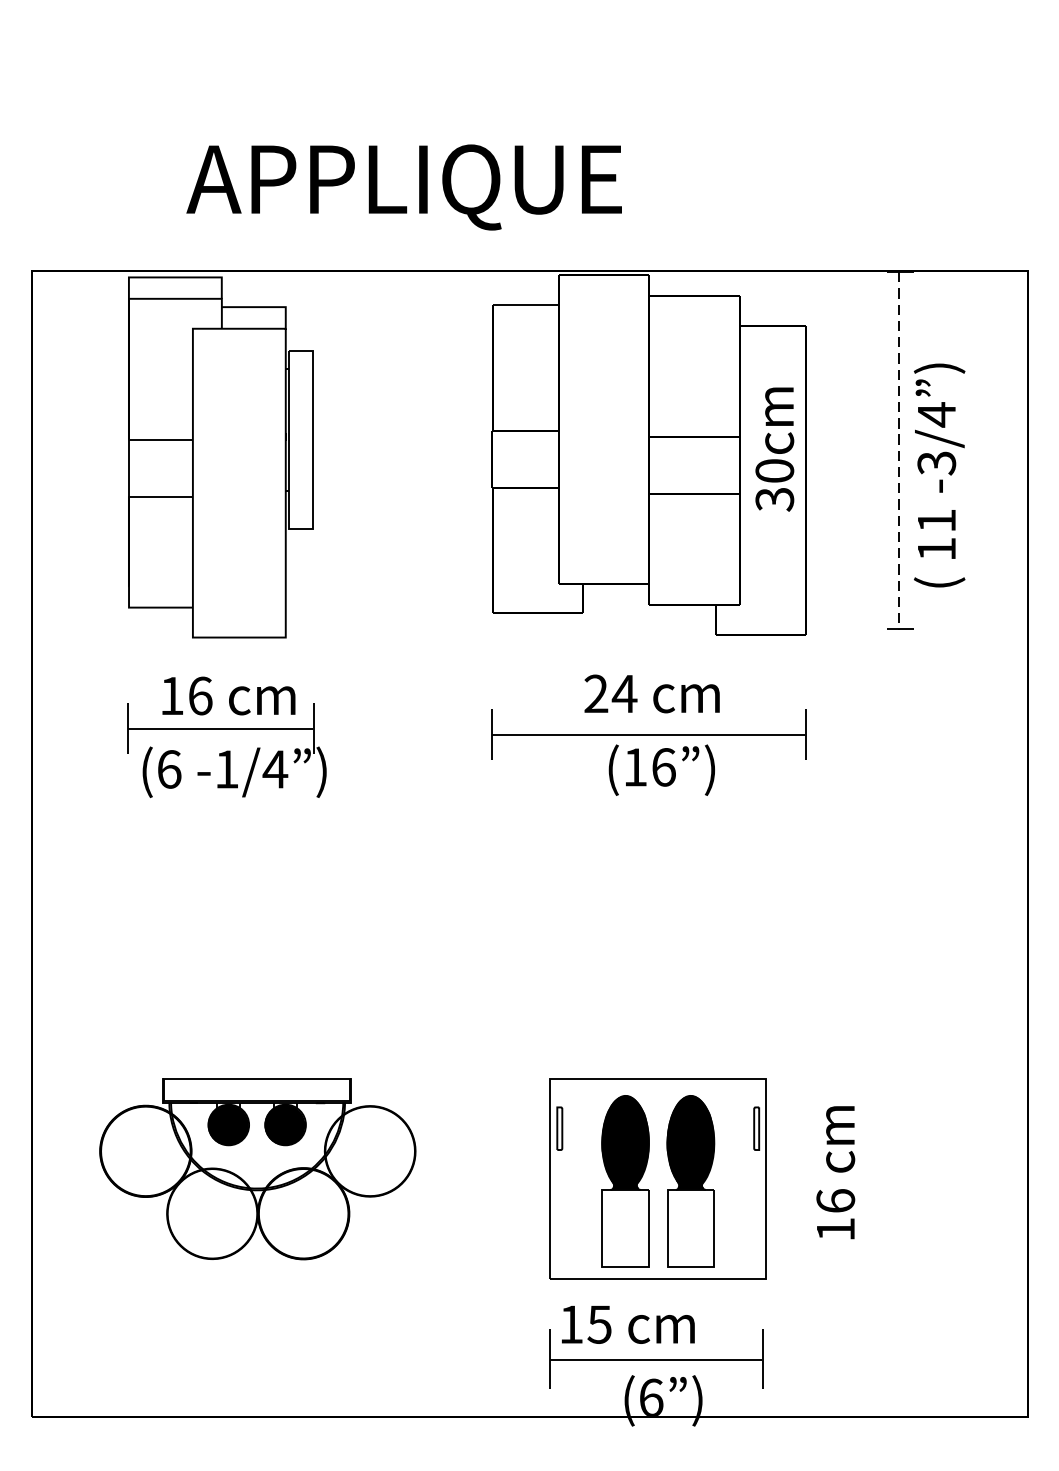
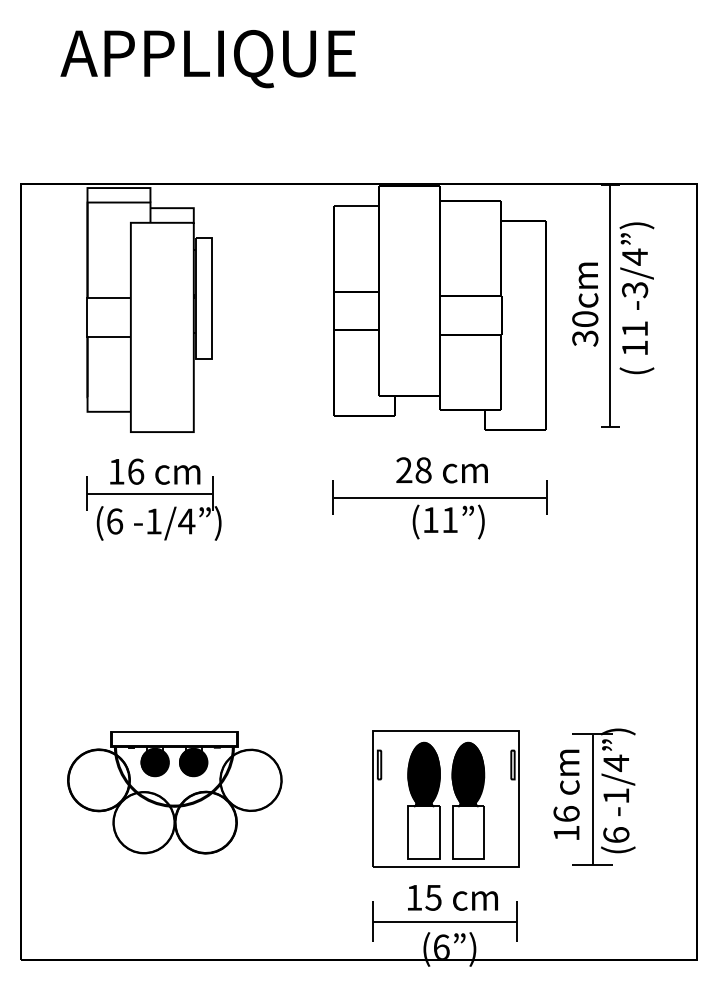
text: (403, 188) -> (207, 59), moved
text: (775, 449) -> (585, 304), moved
line: (899, 452) -> (609, 306), dashed -> solid
text: (938, 475) -> (636, 298), moved
text: (624, 694) -> (423, 470), 24 -> 28
text: (664, 767) -> (450, 520), (16 -> (11
part: (890, 1175) -> (603, 796), added
text: (627, 1324) -> (452, 897), moved

